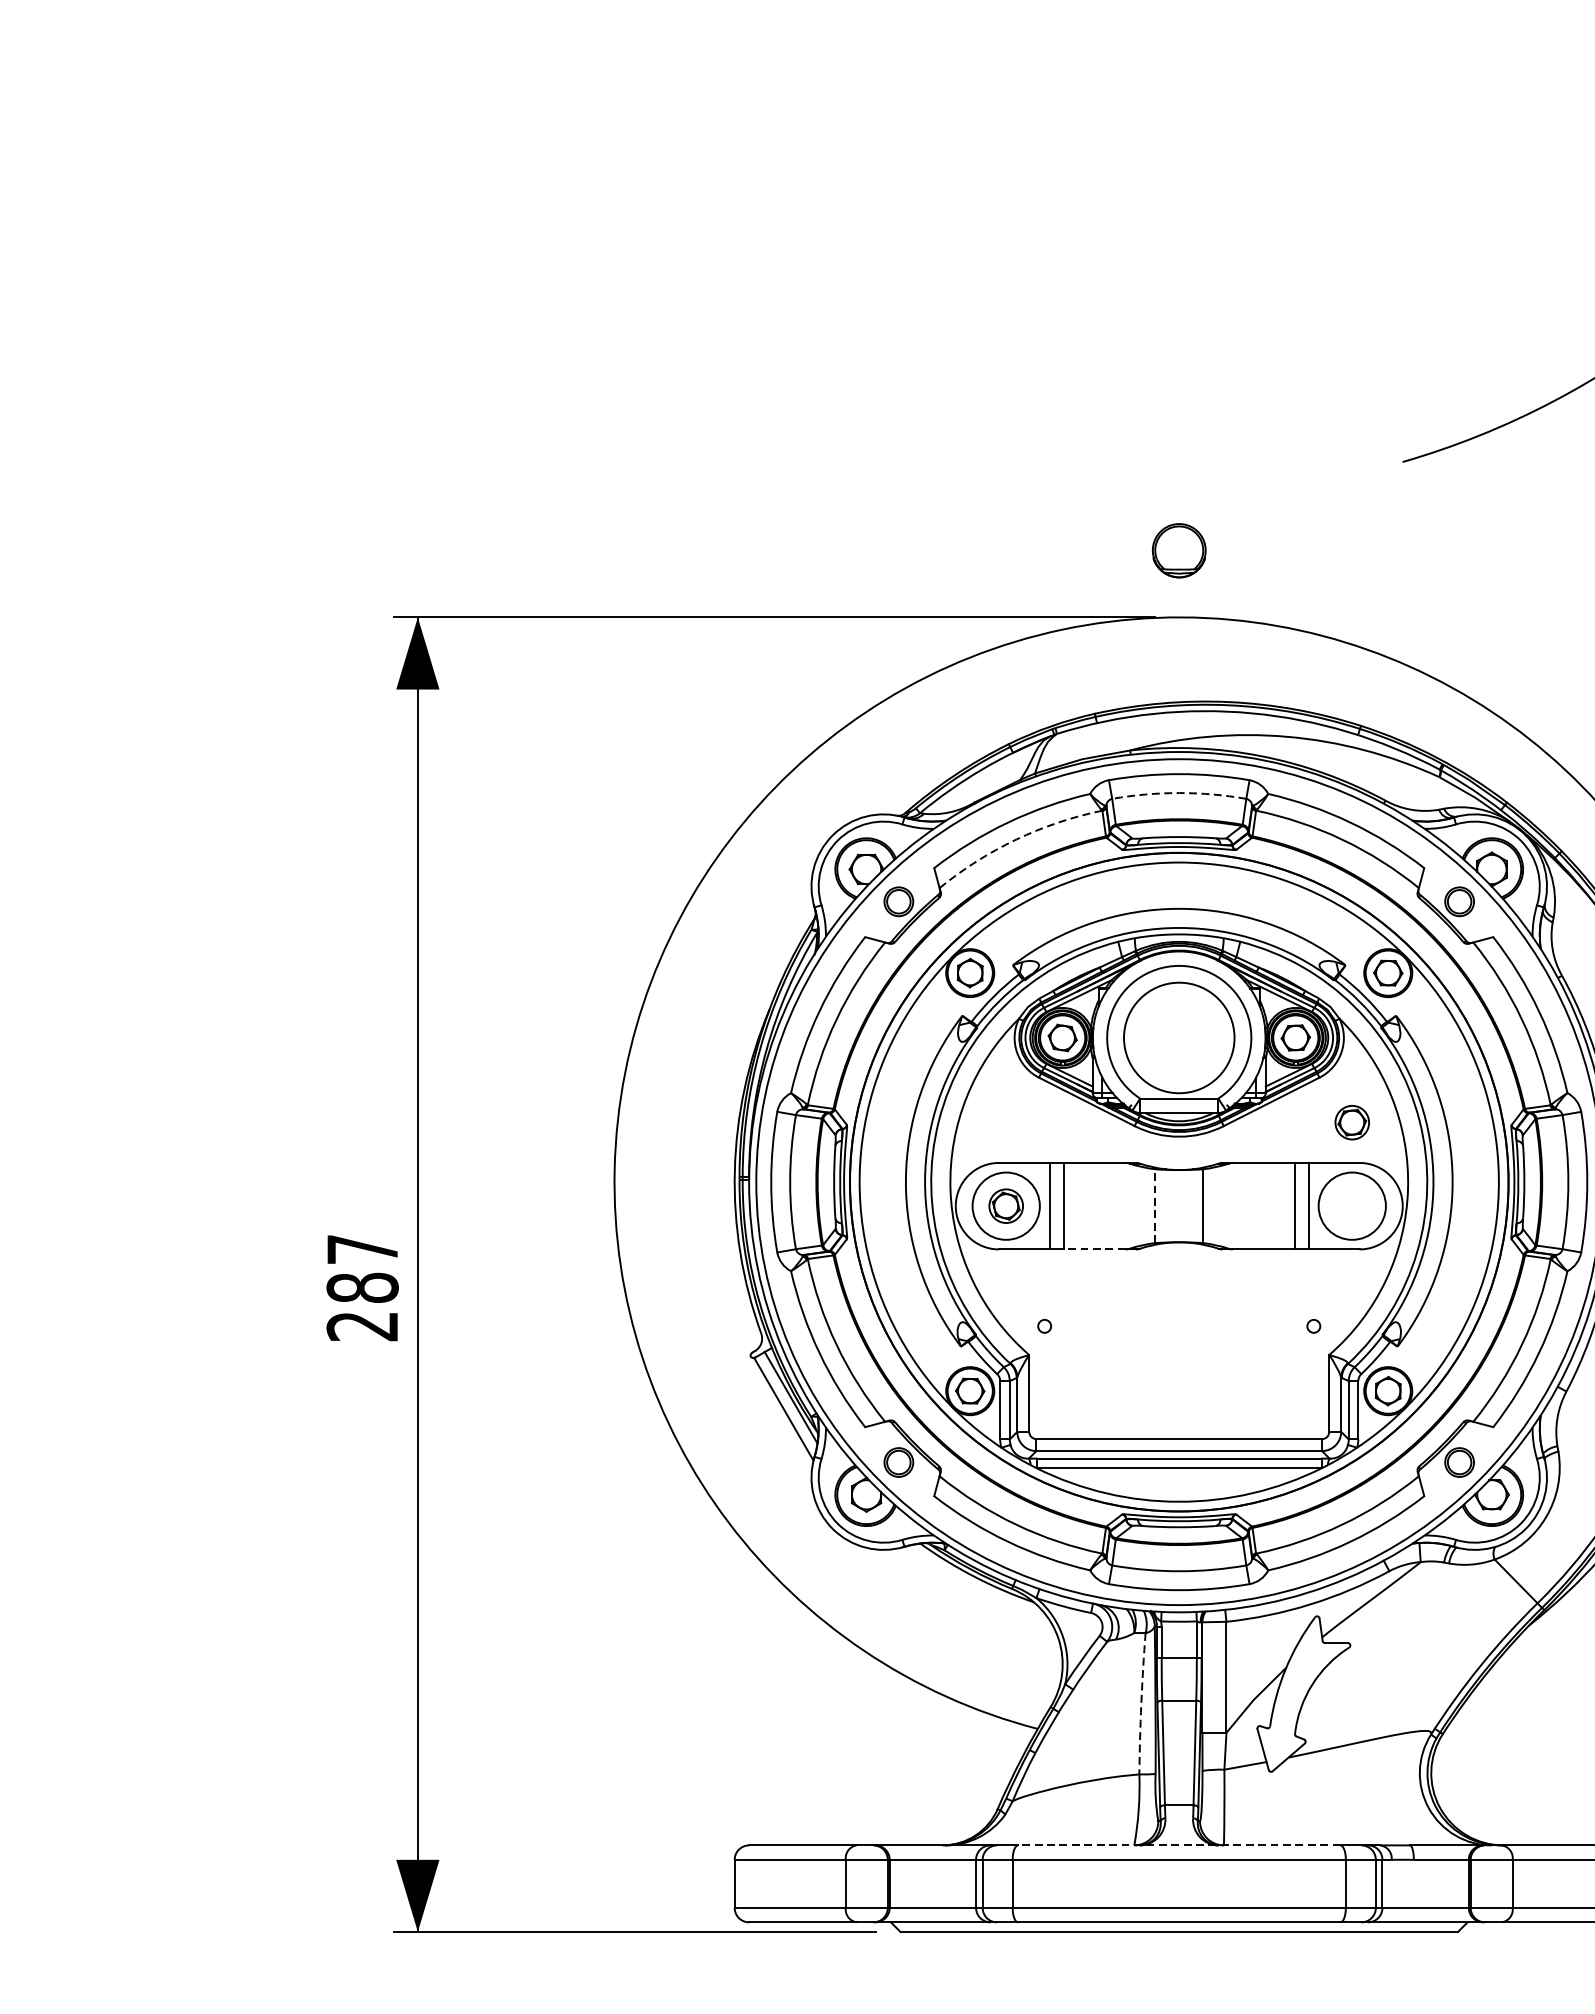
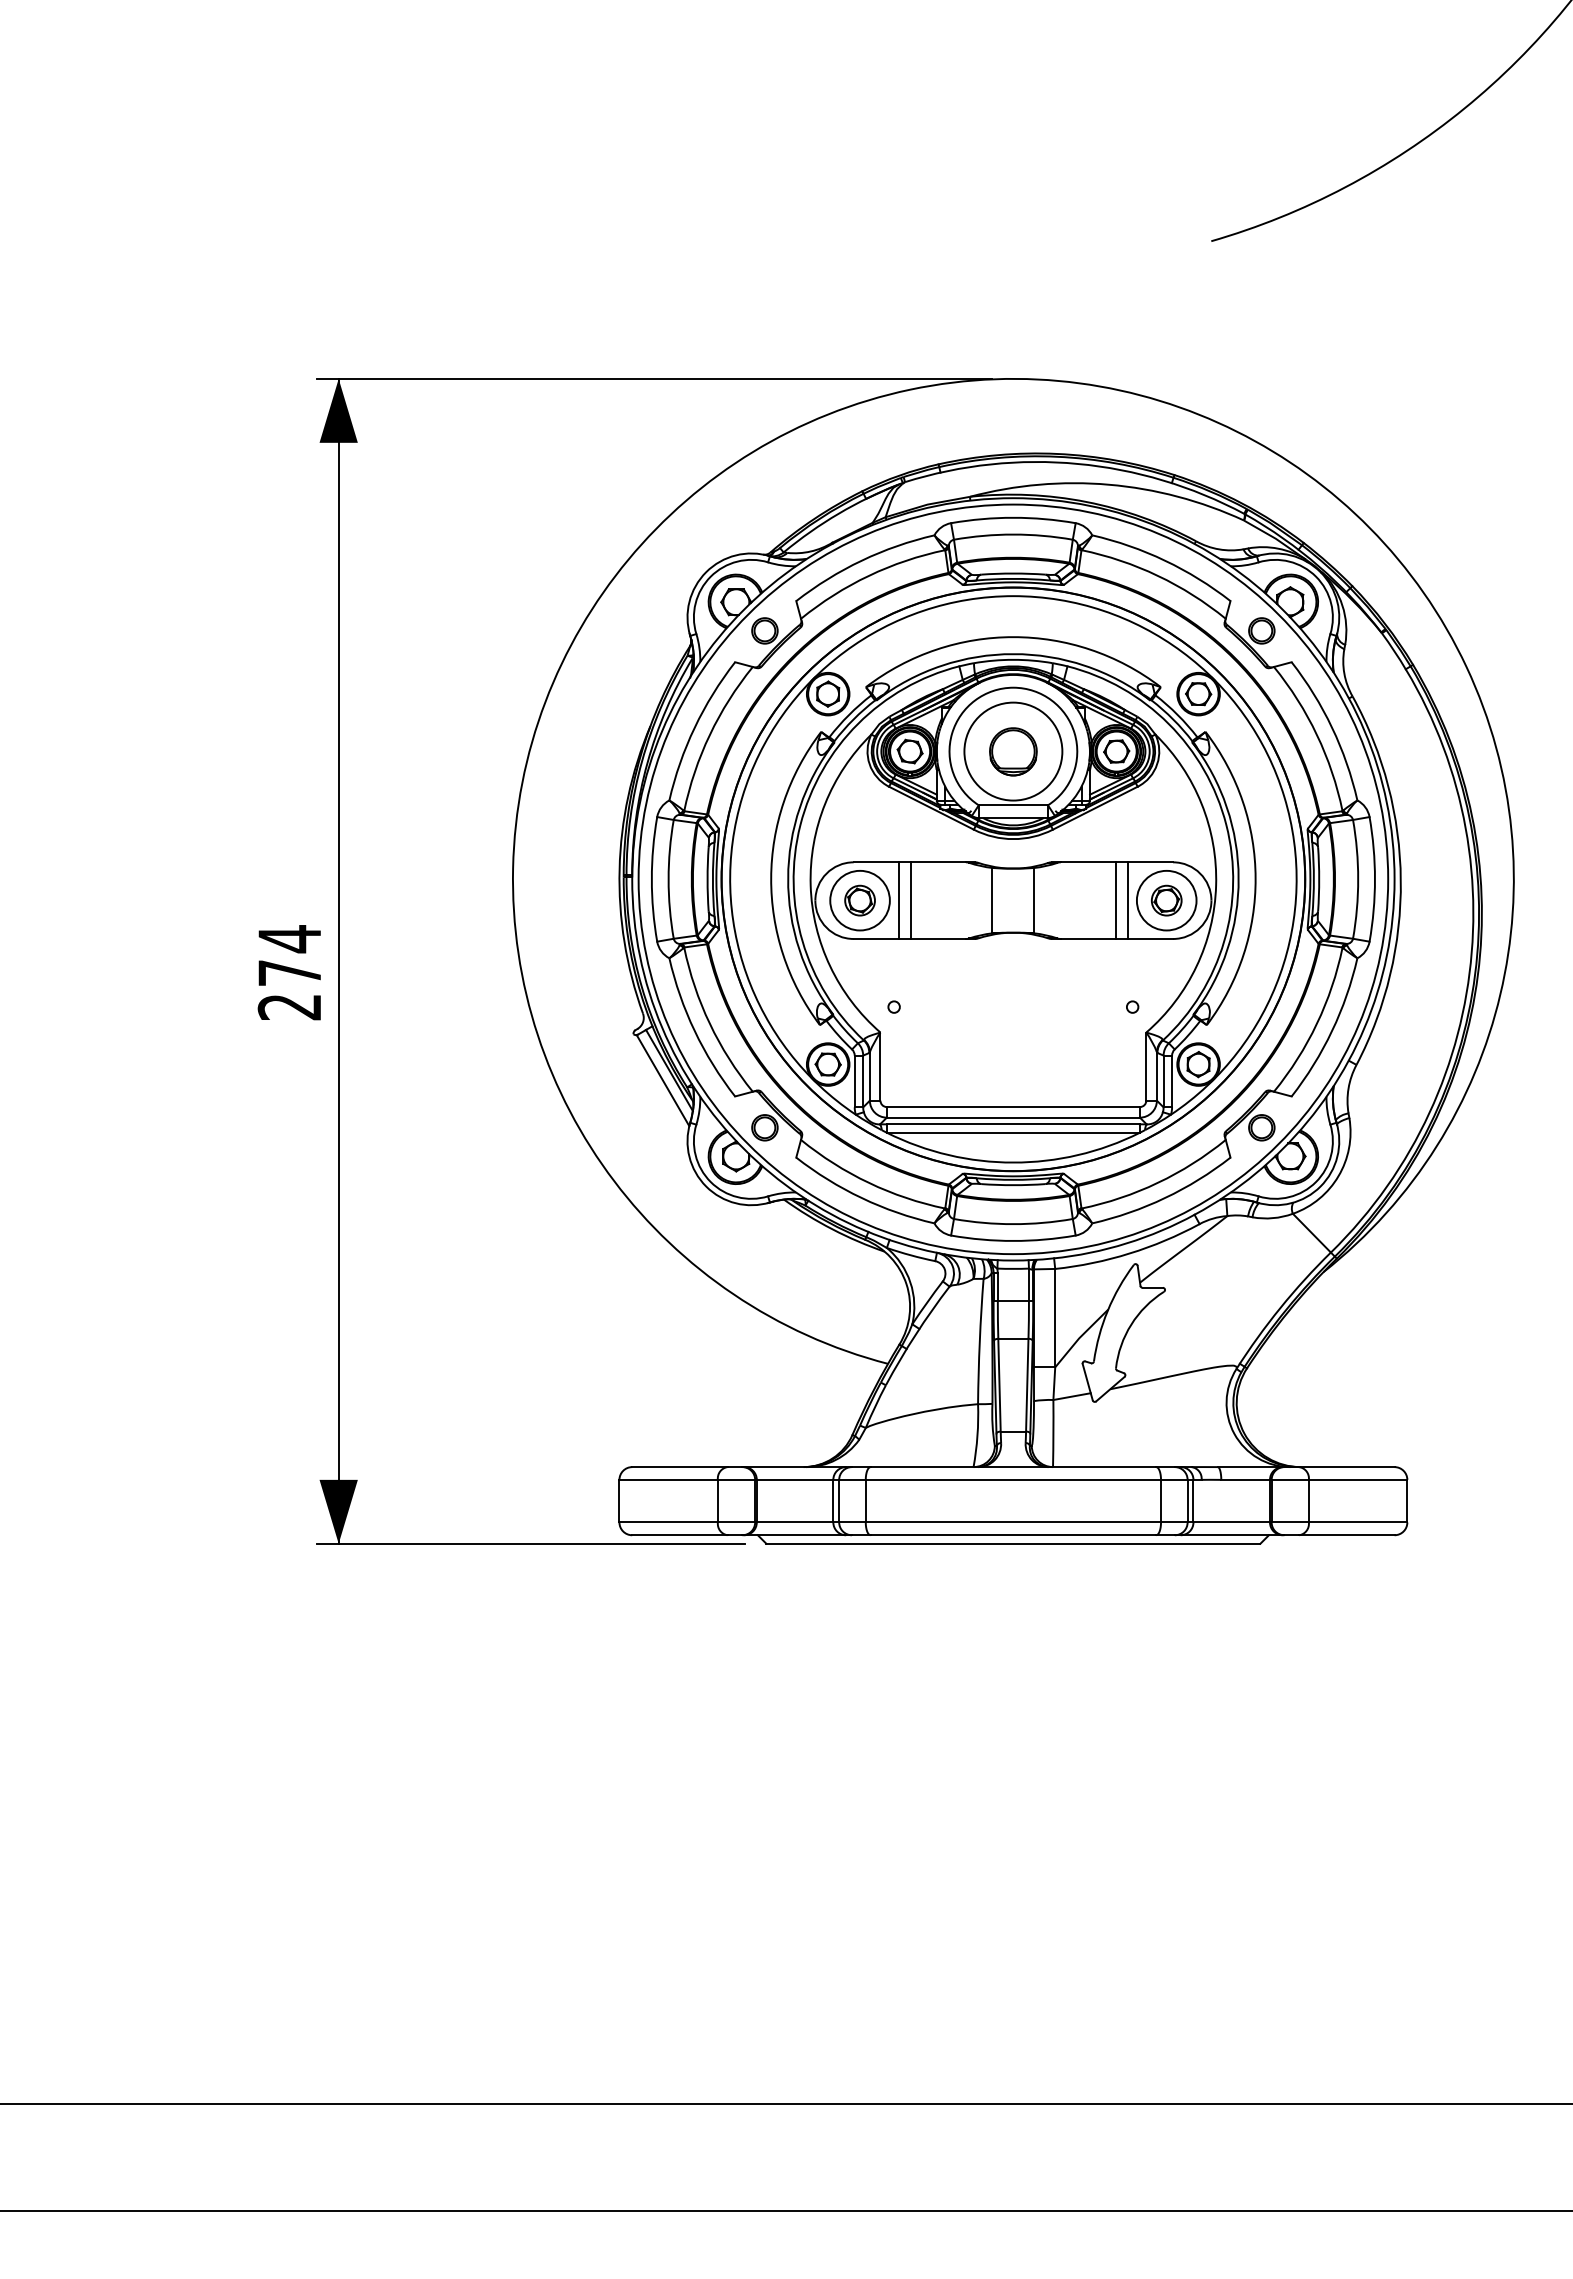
part: (1179, 550) -> (1013, 751), moved
arc: (1179, 792) -> (1013, 534), dashed -> solid
arc: (1015, 839) -> (868, 575), dashed -> solid
part: (1352, 1122) -> (1166, 900), moved
line: (1155, 1206) -> (992, 900), dashed -> solid
line: (1094, 1250) -> (938, 939), dashed -> solid
text: (362, 1268) -> (289, 955), 287 -> 274
arc: (1141, 1703) -> (979, 1341), dashed -> solid
line: (1179, 1845) -> (1013, 1467), dashed -> solid

